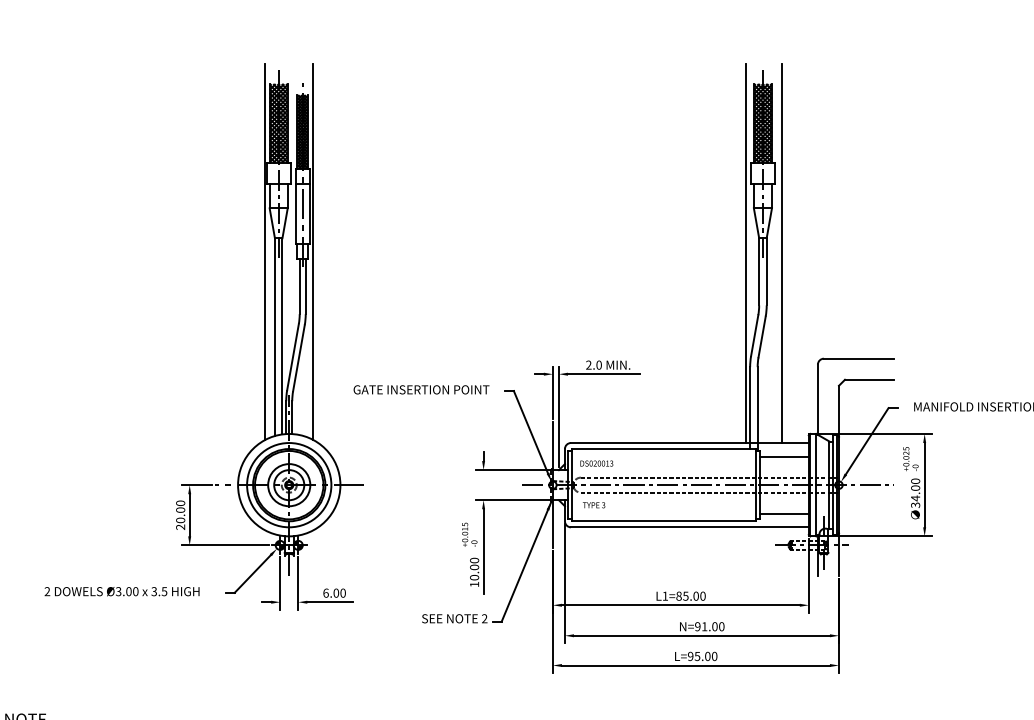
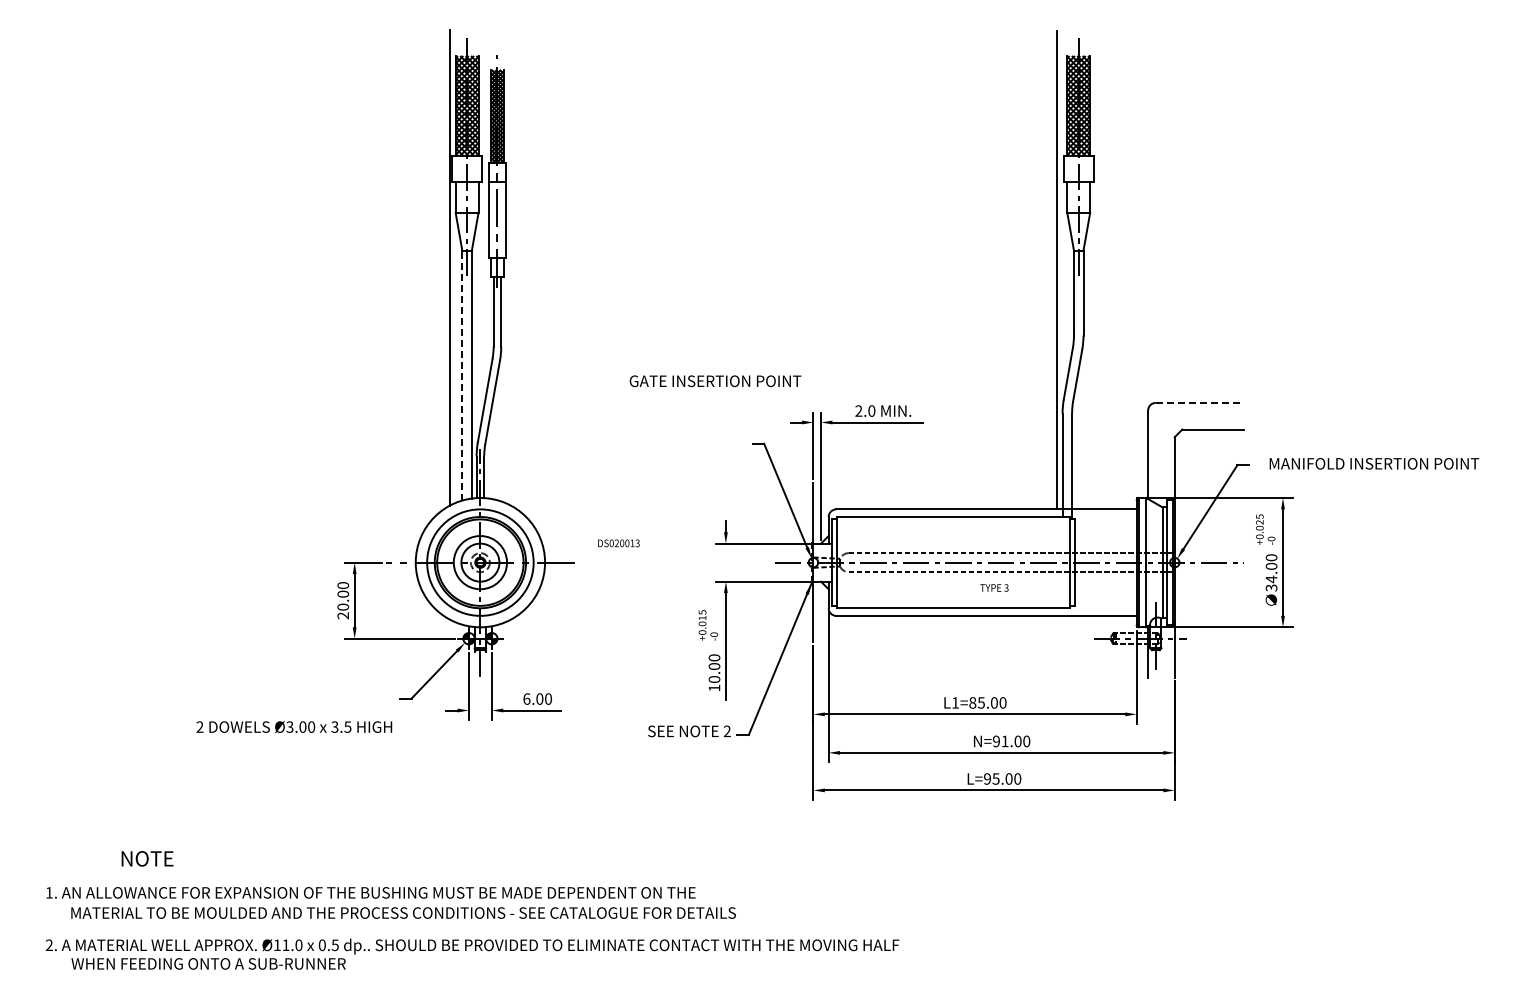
line: (313, 251) -> (510, 267), removed
line: (781, 253) -> (1102, 269), removed
line: (275, 337) -> (462, 375), solid -> dashed
line: (859, 358) -> (1200, 402), solid -> dashed
text: (421, 390) -> (715, 381), moved
line: (784, 456) -> (1105, 526), removed
text: (596, 463) -> (618, 543), moved
text: (594, 504) -> (994, 587), moved
line: (784, 513) -> (1105, 598), removed
text: (122, 591) -> (294, 727), moved

